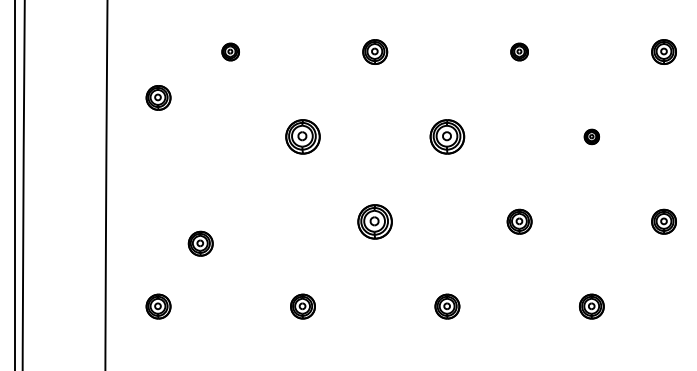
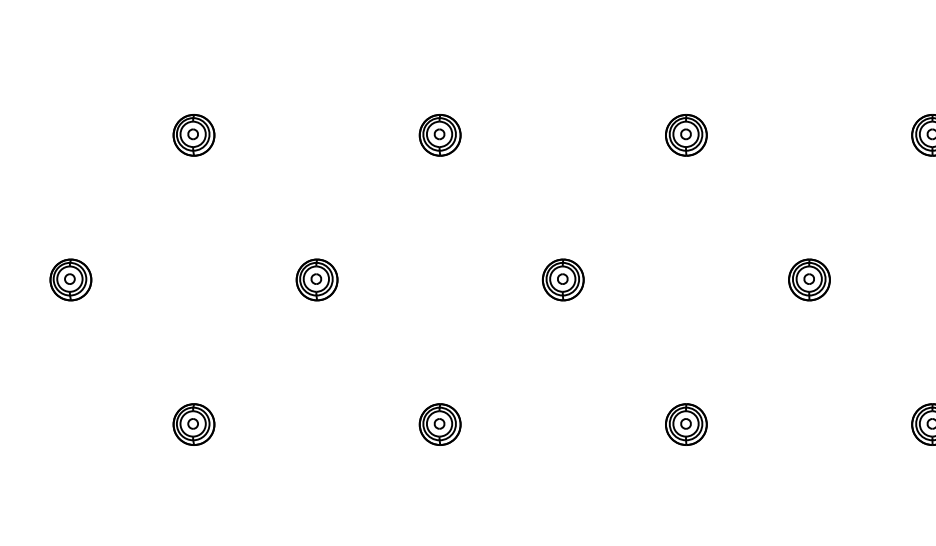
part: (230, 51) -> (193, 134), size x1.43
part: (519, 51) -> (686, 134), size x1.43
part: (158, 97) -> (70, 279), moved
part: (302, 136) -> (316, 279), size x0.71
part: (447, 136) -> (563, 279), size x0.71
part: (591, 136) -> (808, 279), size x1.67
part: (375, 221) -> (440, 424), size x0.71
part: (200, 243) -> (193, 424), moved

